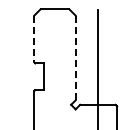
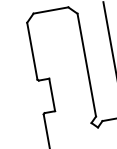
line: (34, 39) -> (32, 51), dashed -> solid
line: (75, 57) -> (86, 64), dashed -> solid

